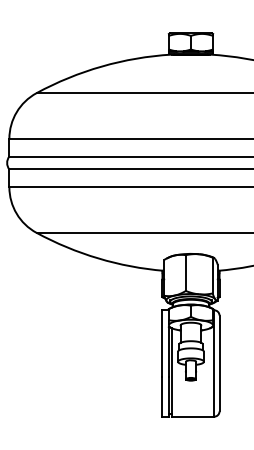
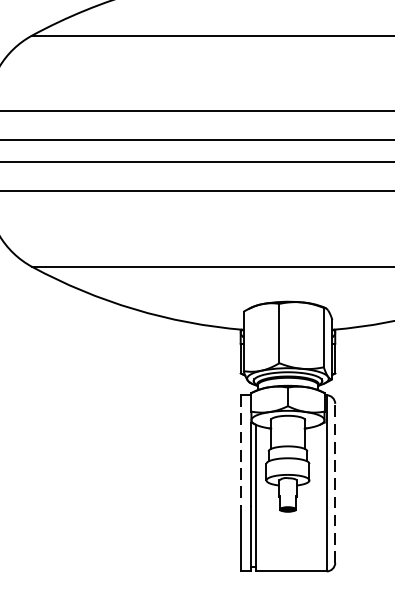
line: (162, 344) -> (240, 451), solid -> dashed
line: (219, 363) -> (335, 483), solid -> dashed

